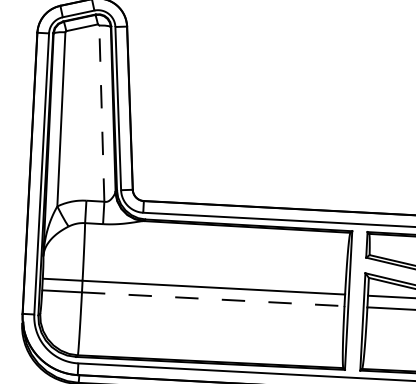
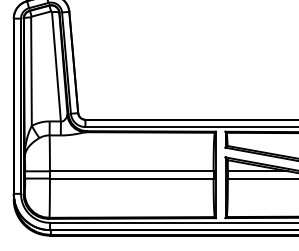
line: (101, 113) -> (56, 66), dashed -> solid
line: (212, 299) -> (131, 178), dashed -> solid

